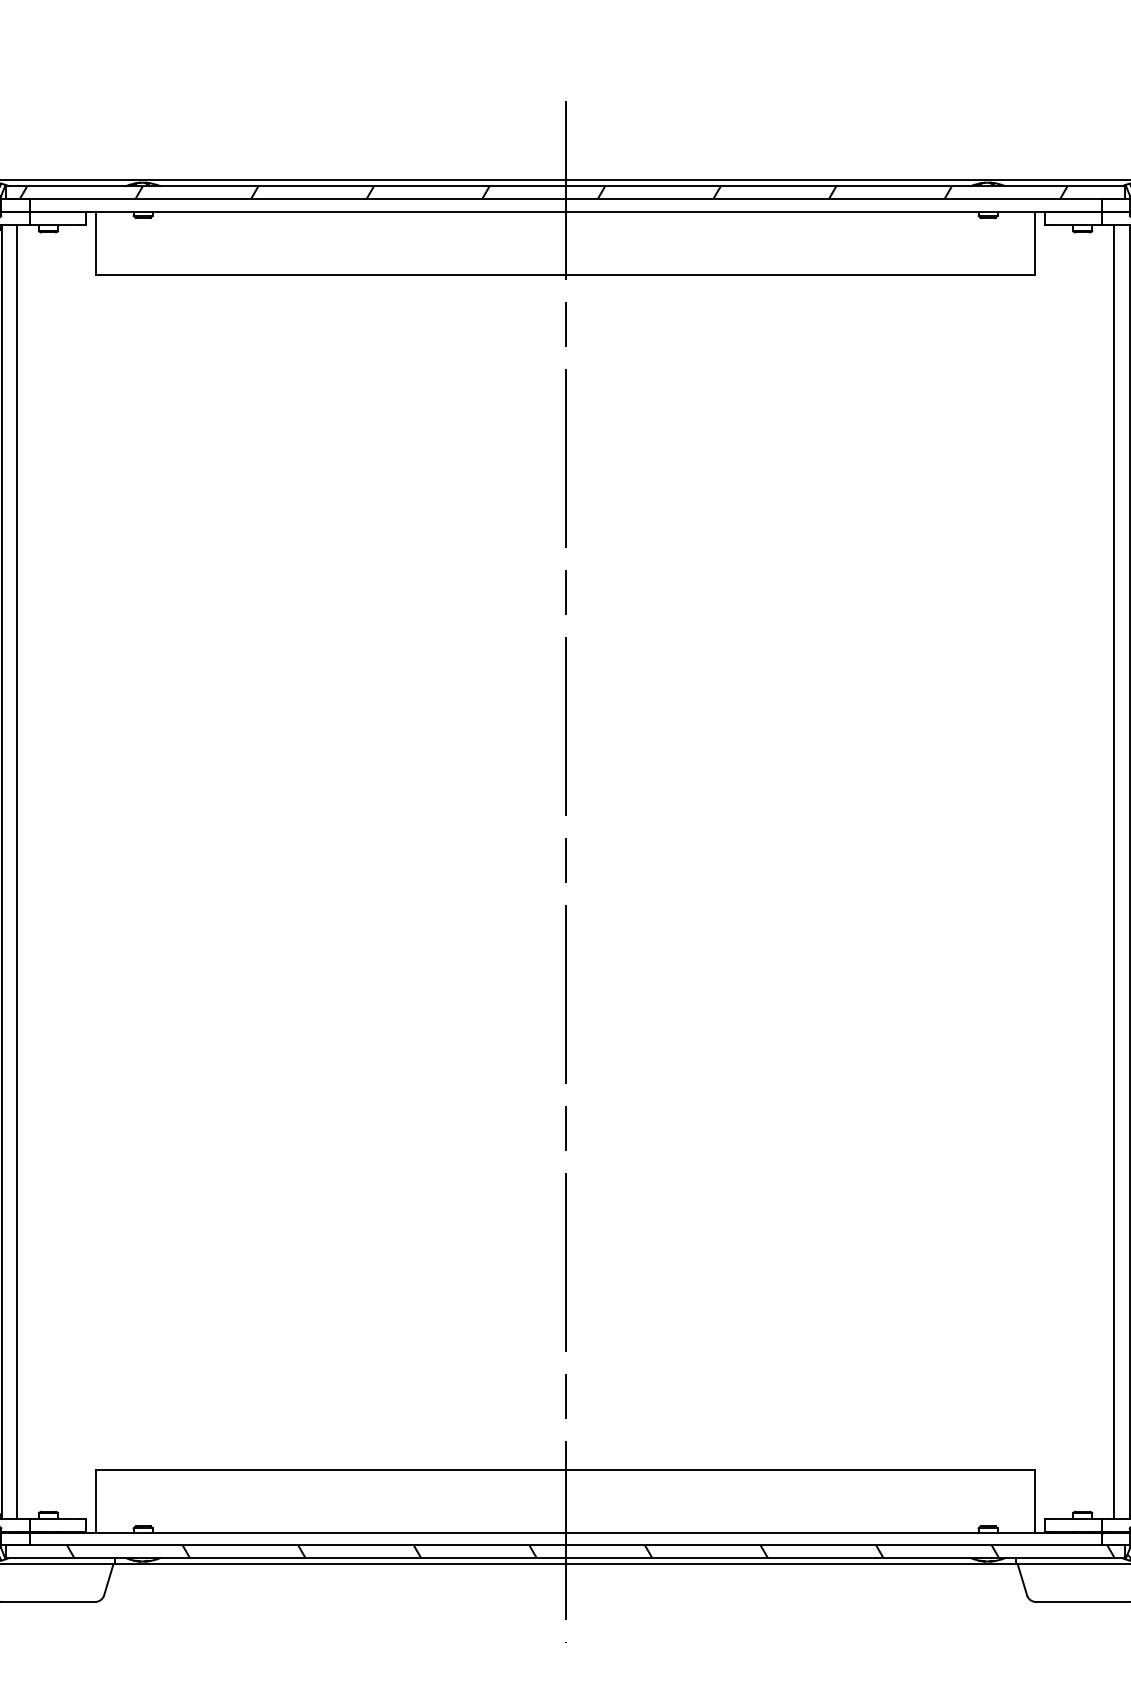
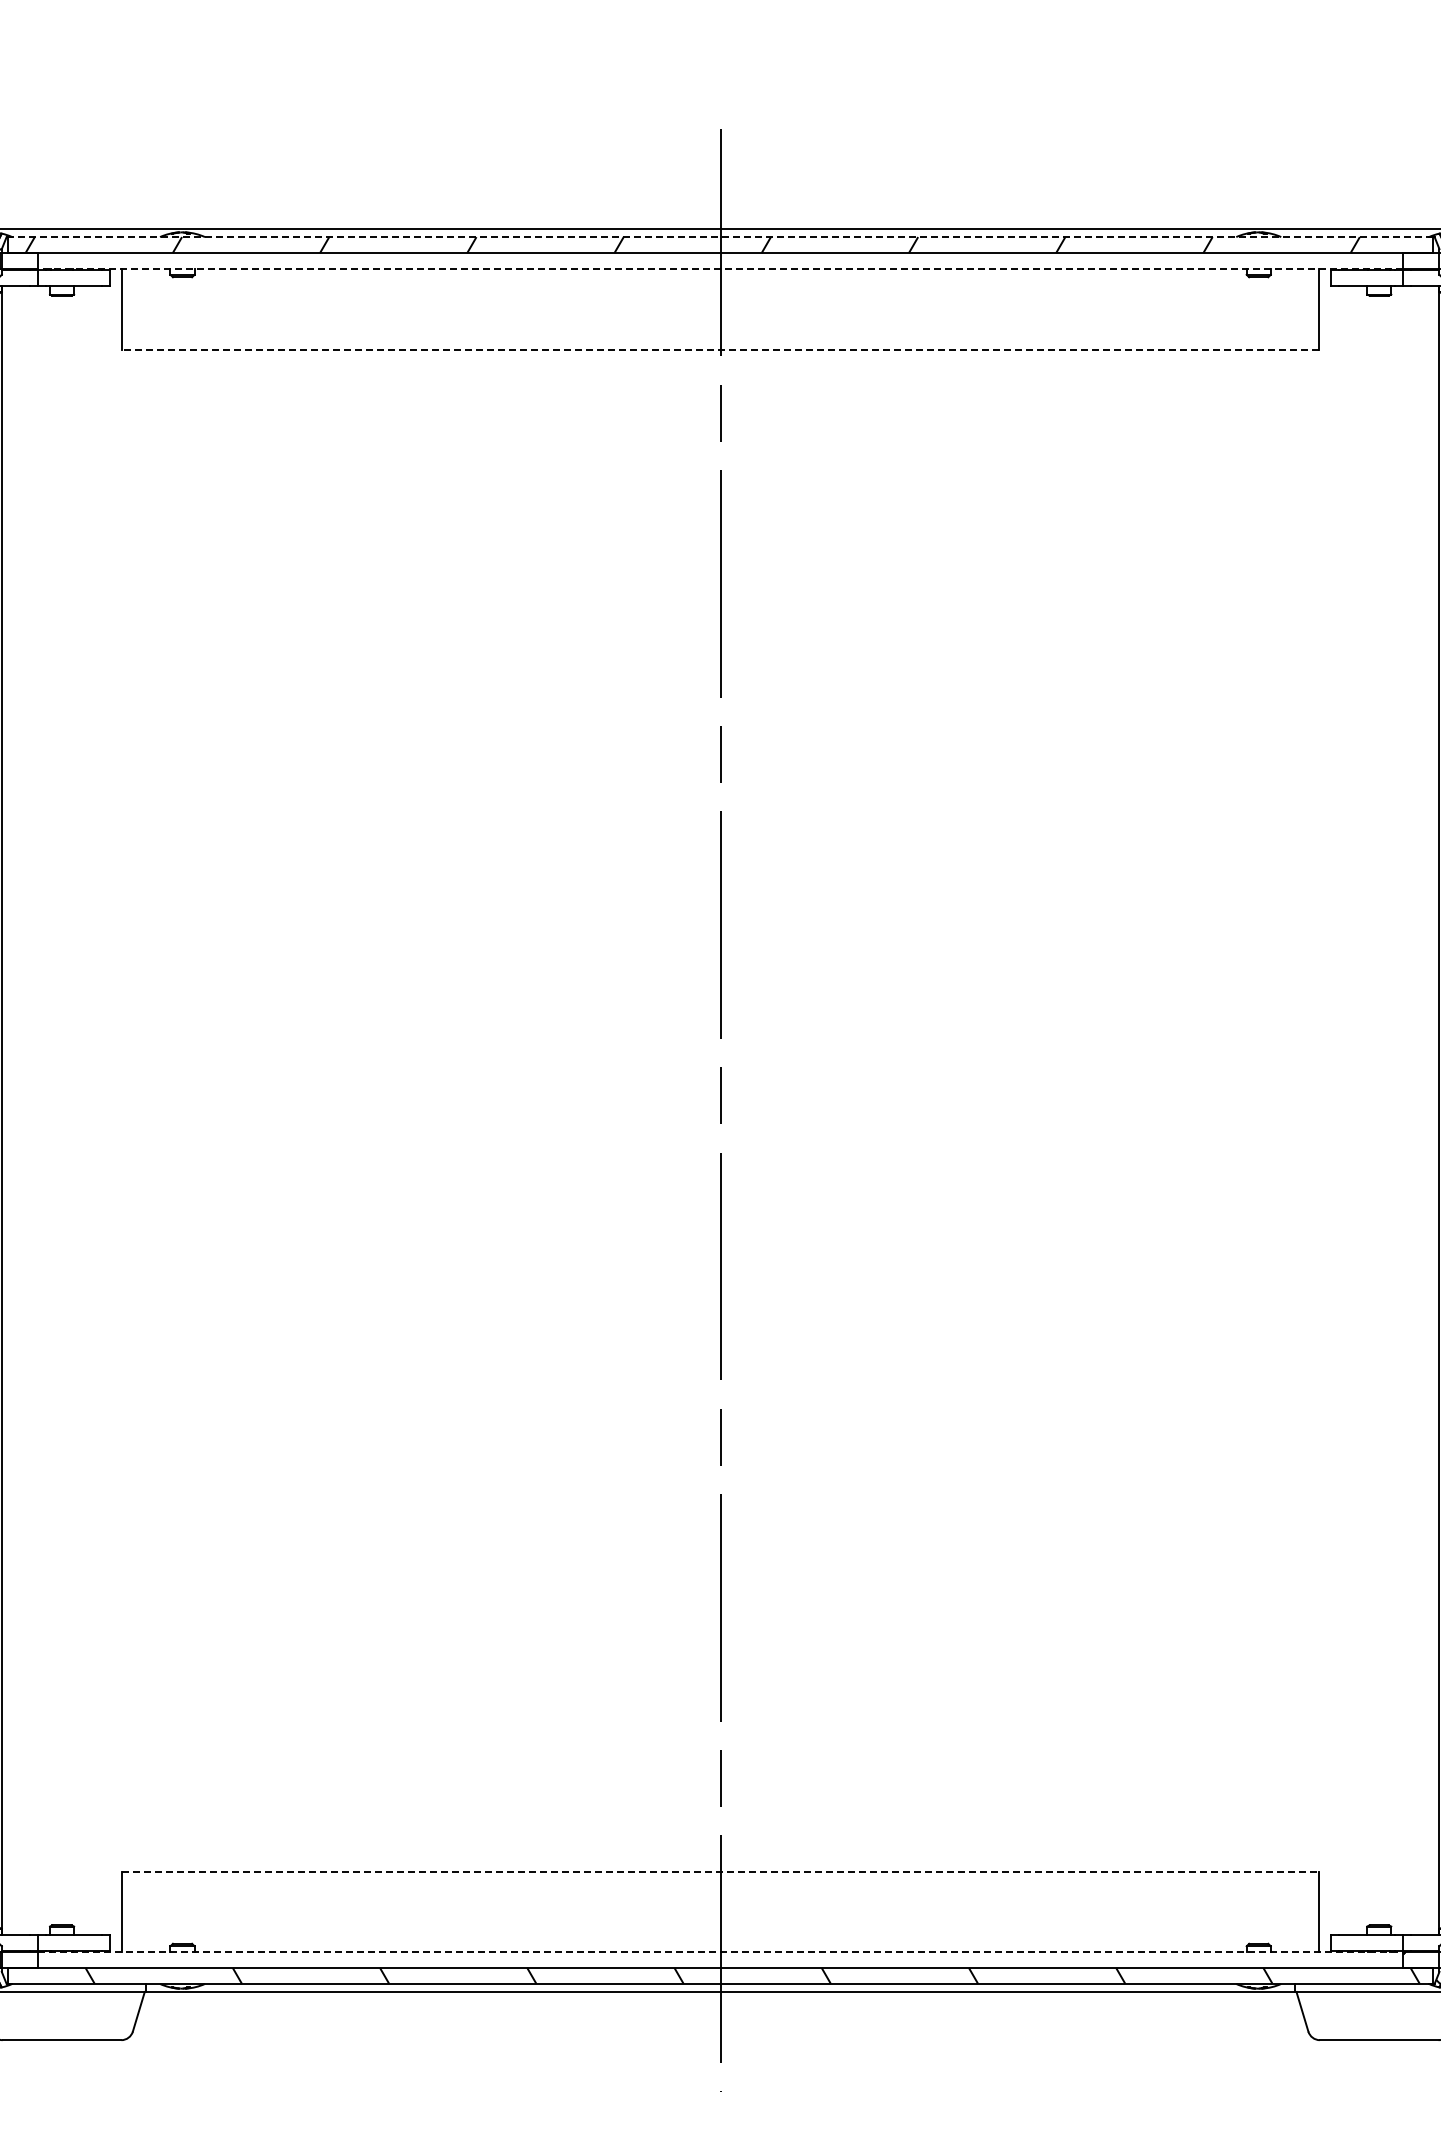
line: (565, 186) -> (720, 237), solid -> dashed
line: (565, 211) -> (720, 269), solid -> dashed
line: (565, 274) -> (720, 349), solid -> dashed
line: (16, 872) -> (21, 1110), removed
line: (1114, 872) -> (1419, 1110), removed
line: (566, 1469) -> (721, 1871), solid -> dashed
line: (565, 1532) -> (720, 1951), solid -> dashed

